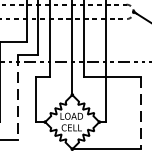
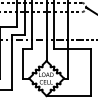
line: (17, 97) -> (11, 62), dashed -> solid
line: (140, 114) -> (90, 73), dashed -> solid

